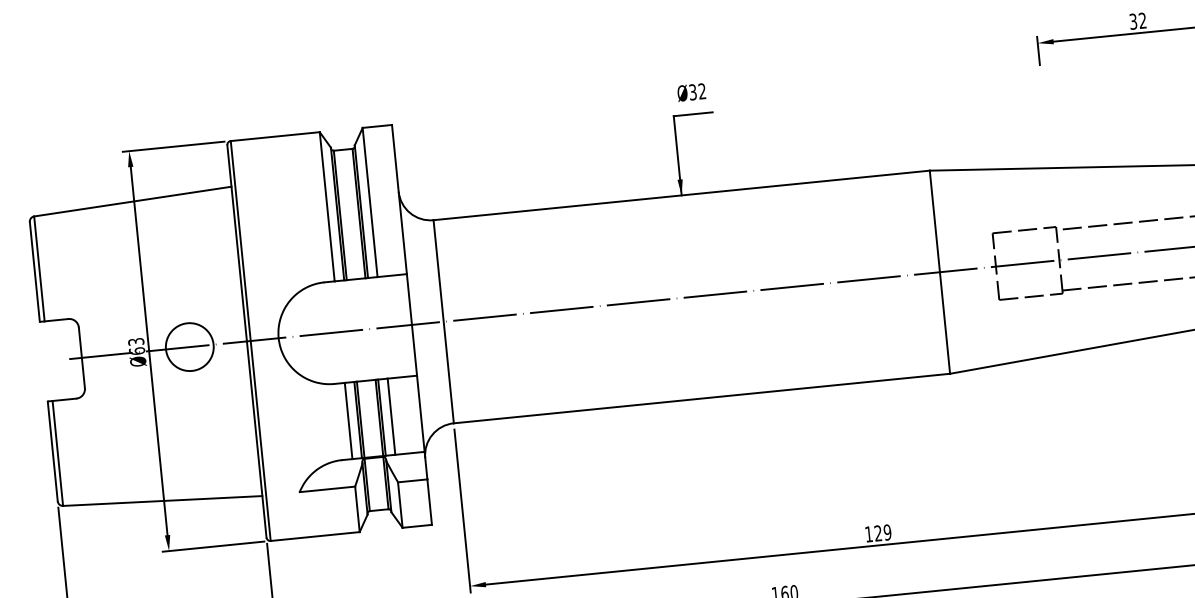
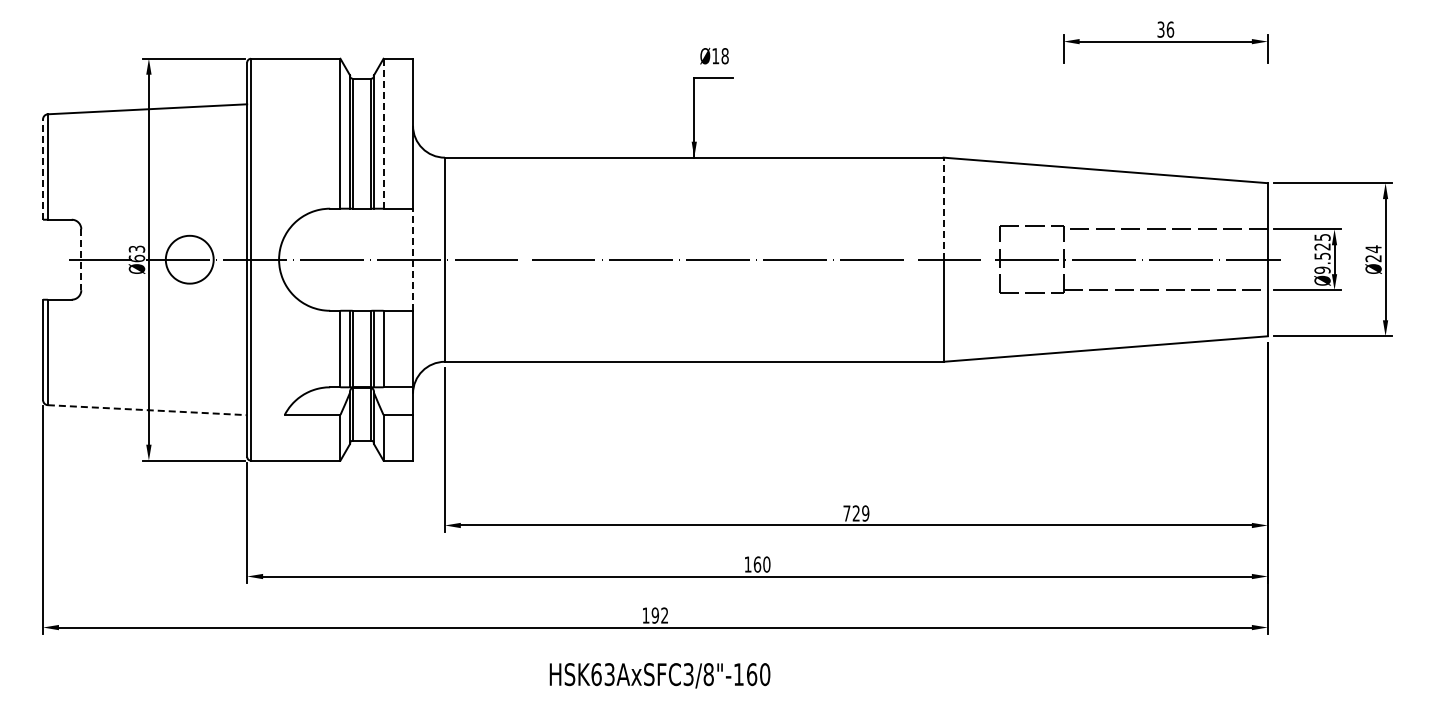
text: (1142, 20) -> (1170, 29), 32 -> 36
text: (697, 92) -> (720, 56), Ø32 -> Ø18
line: (370, 202) -> (383, 133), solid -> dashed
line: (934, 221) -> (943, 208), solid -> dashed
line: (35, 271) -> (43, 169), solid -> dashed
line: (412, 324) -> (413, 259), solid -> dashed
line: (82, 358) -> (81, 260), solid -> dashed
line: (162, 501) -> (147, 410), solid -> dashed
text: (868, 534) -> (846, 513), 129 -> 729

